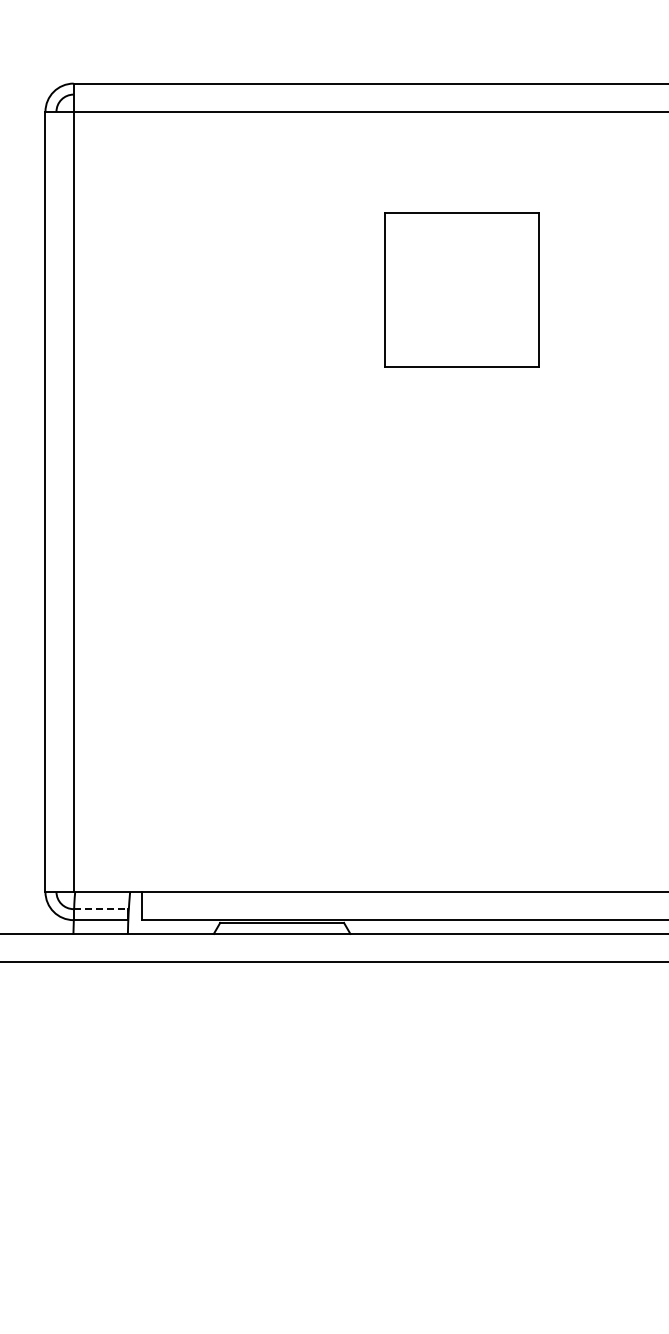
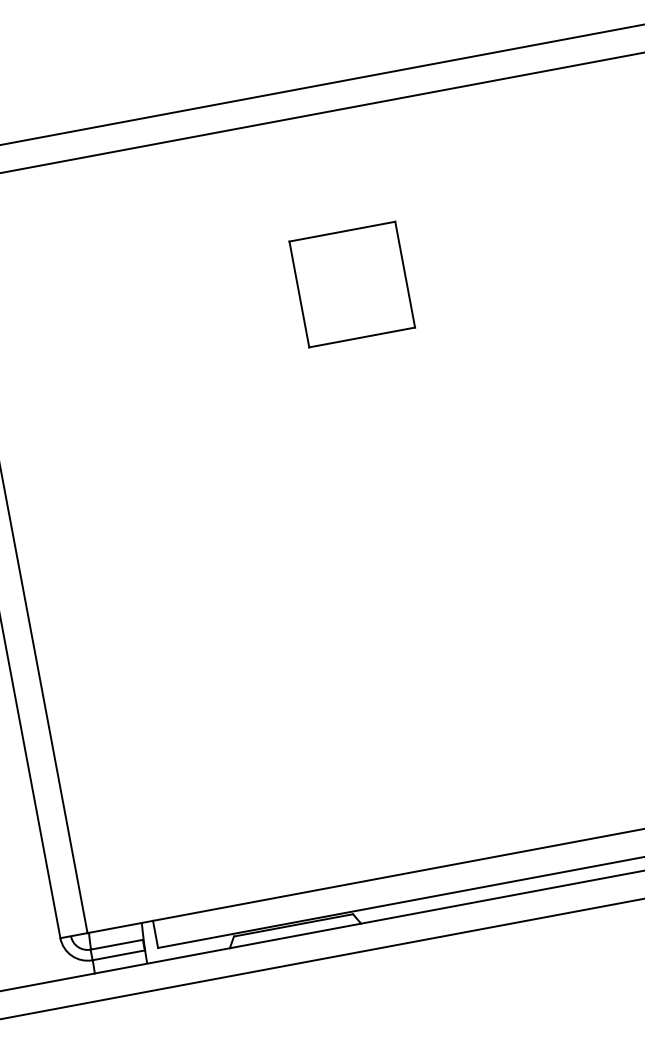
part: (461, 289) -> (352, 284), size x0.71
line: (101, 909) -> (117, 944), dashed -> solid

